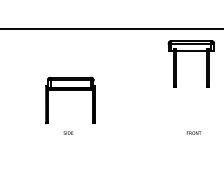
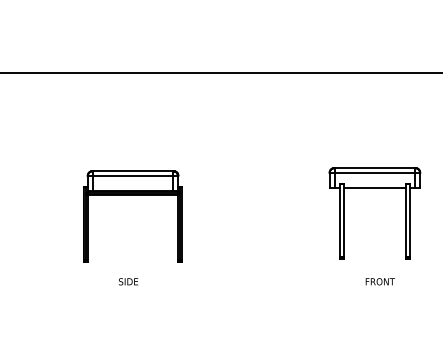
part: (190, 51) -> (373, 188), moved

